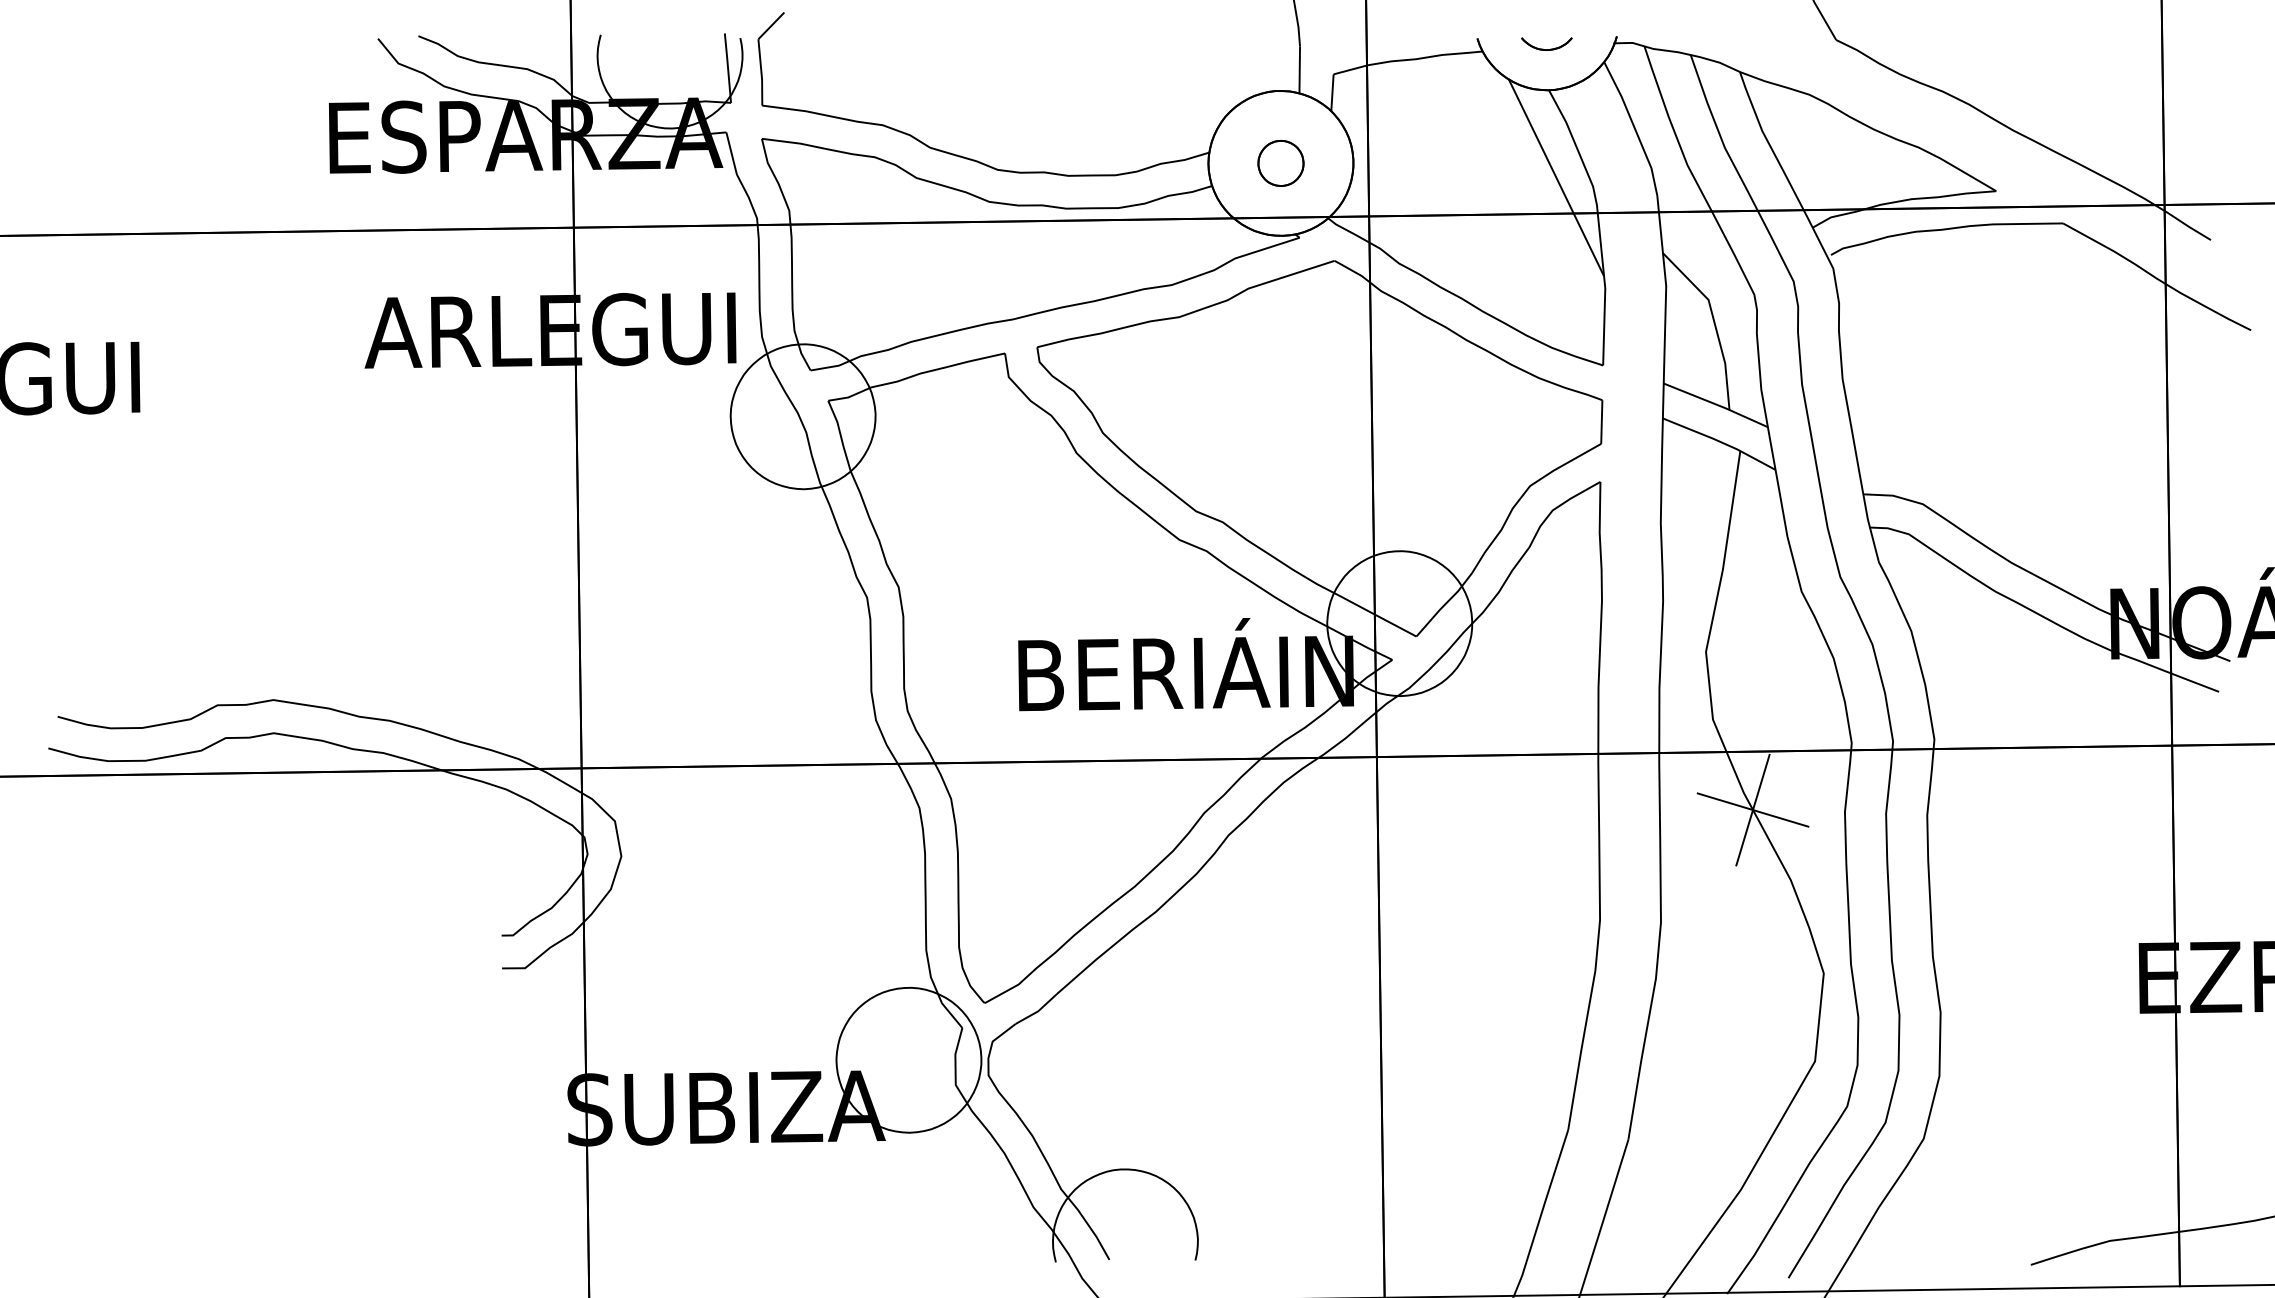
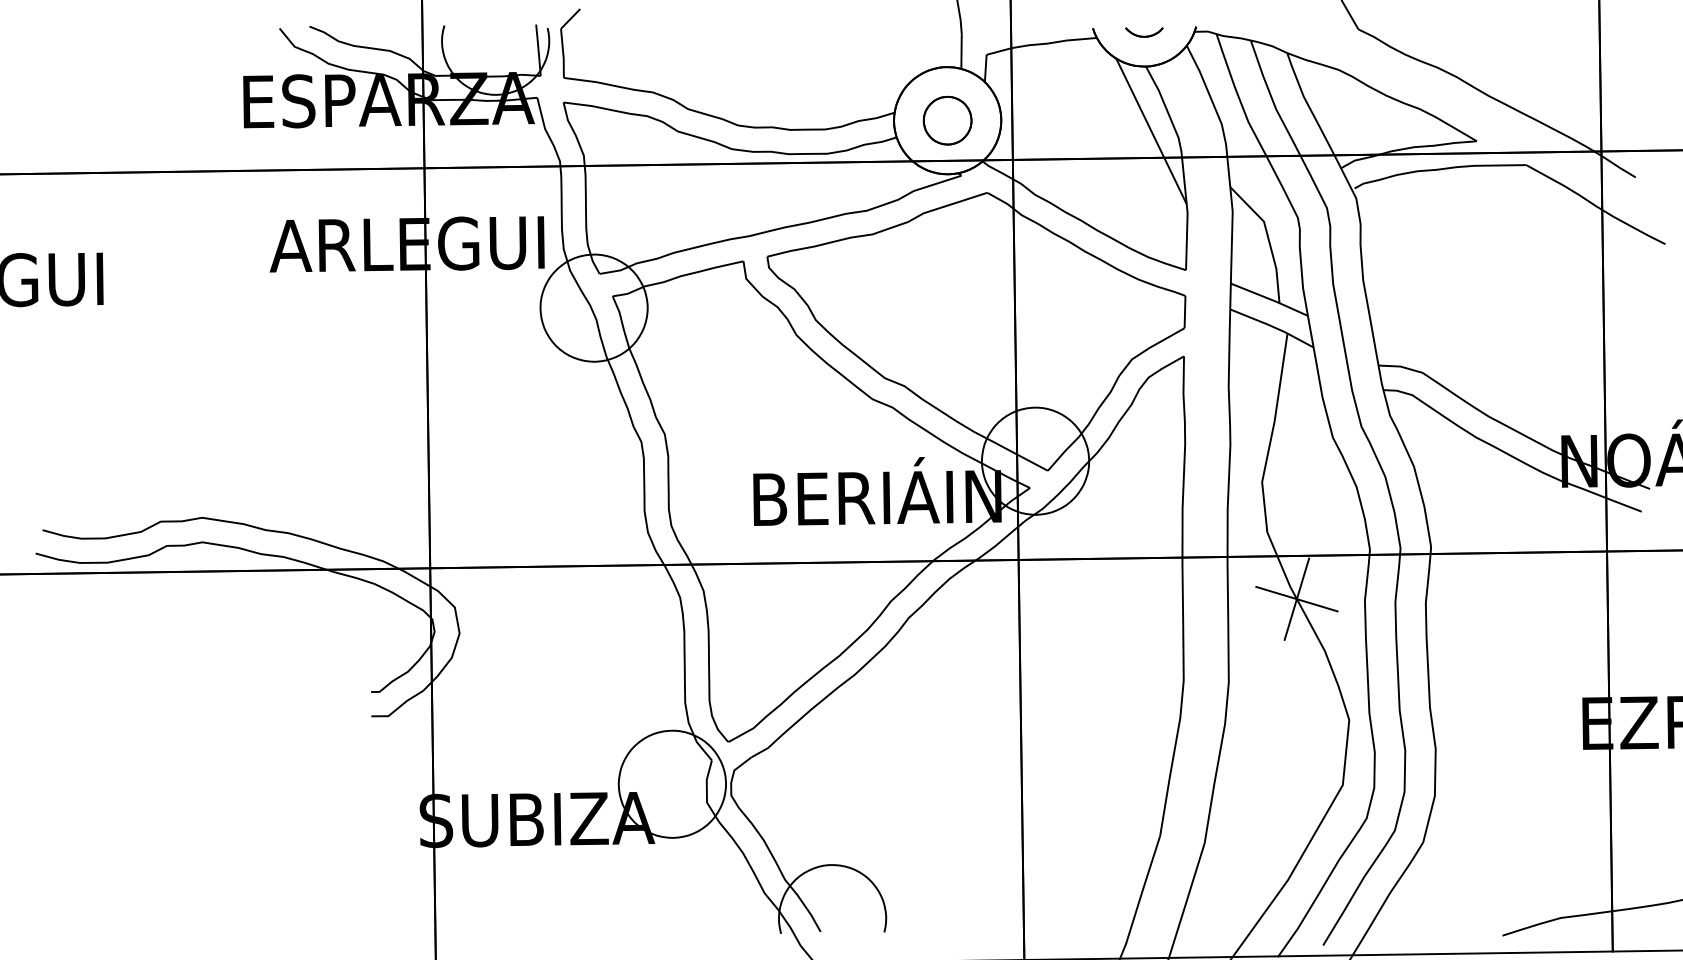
part: (1280, 163) -> (947, 120), size x1.43

